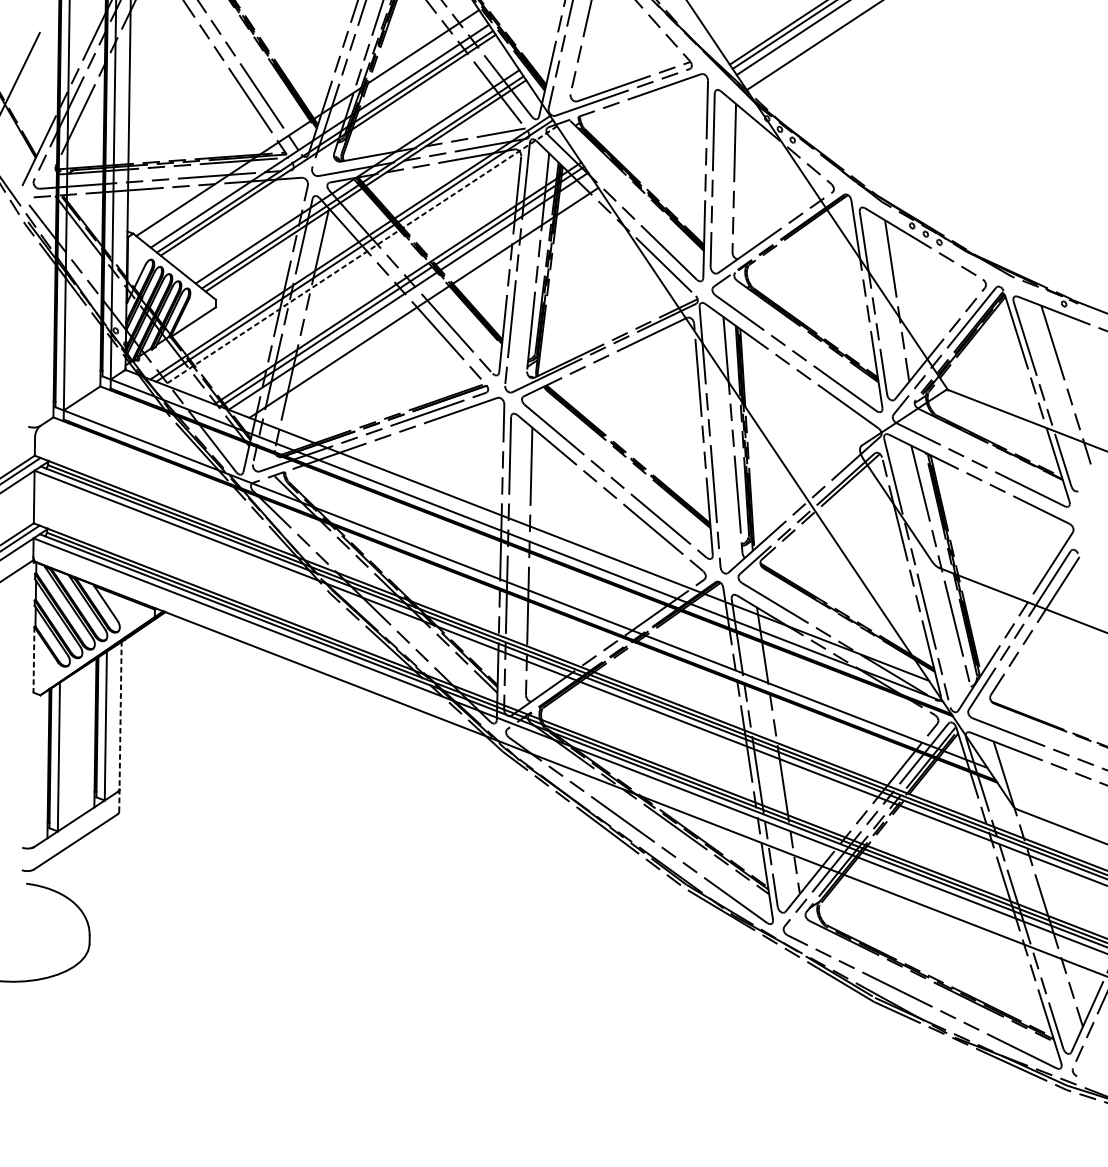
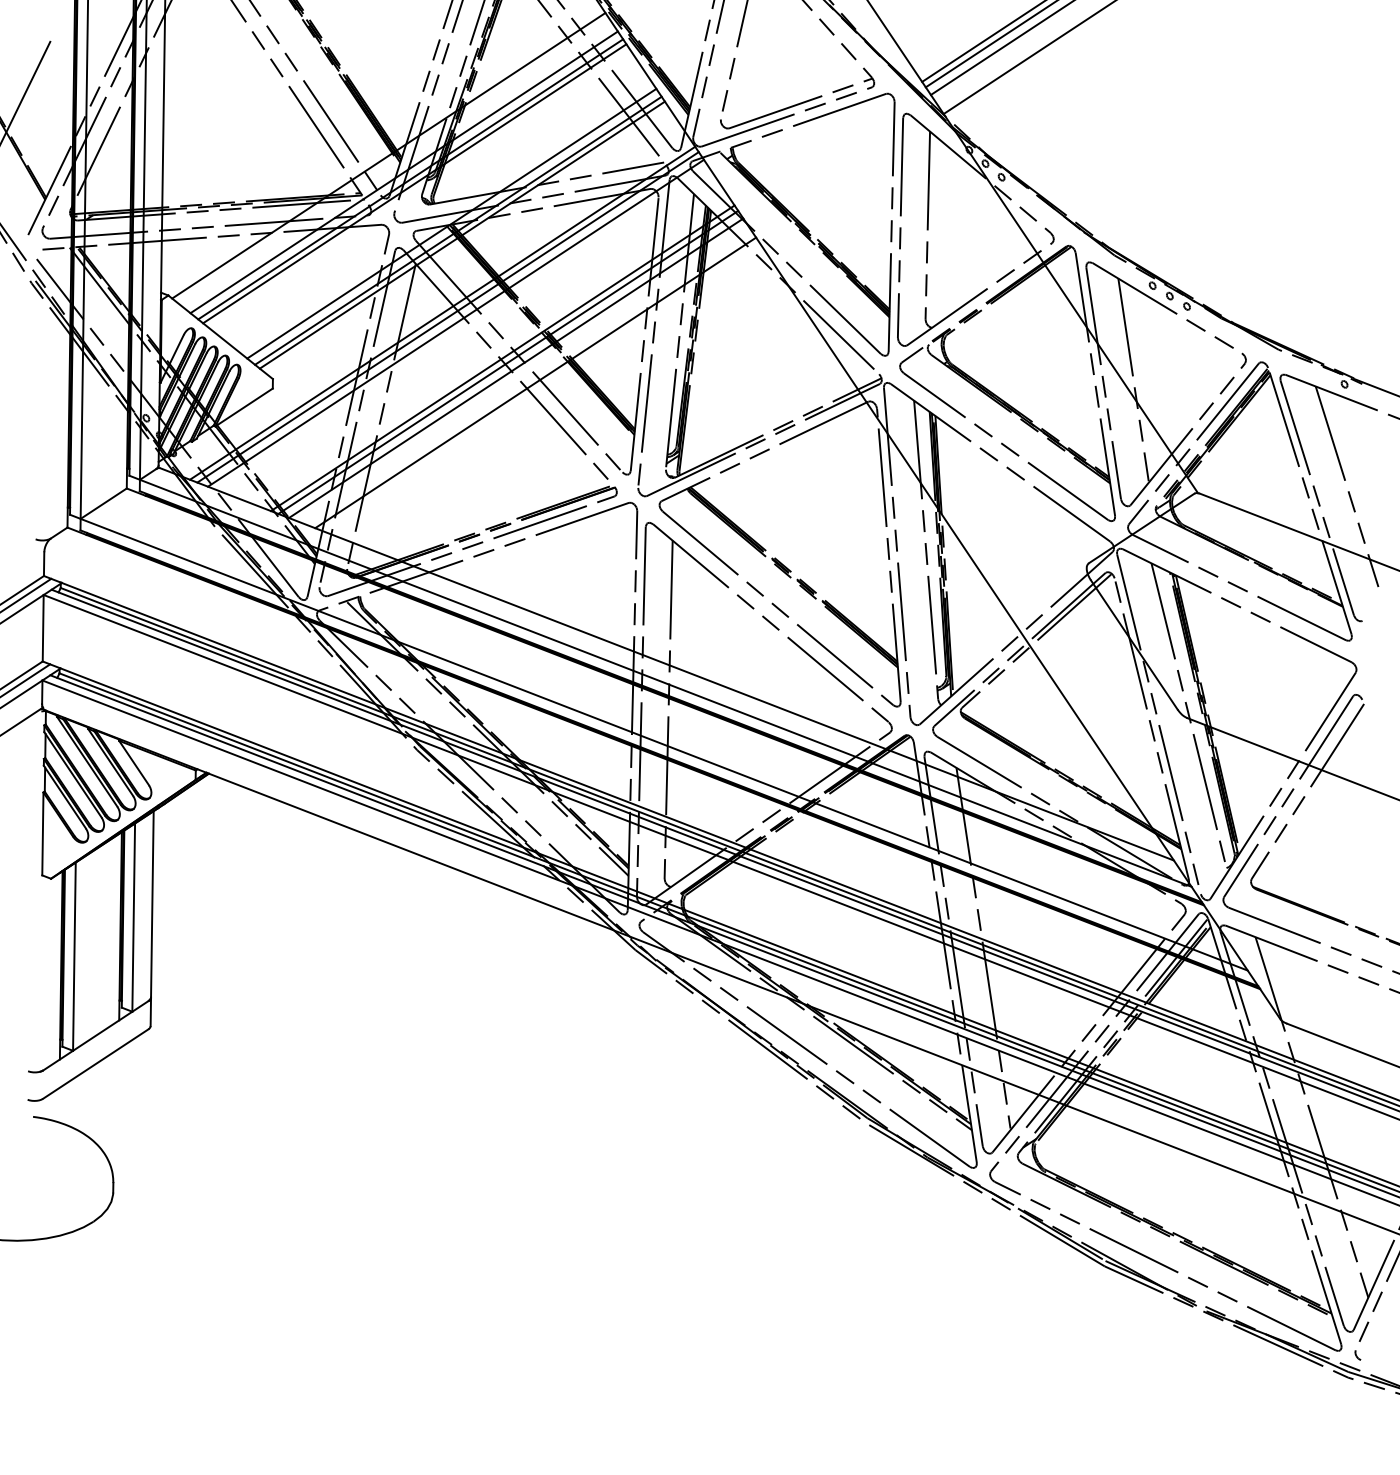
line: (361, 255) -> (456, 323), dashed -> solid
line: (33, 660) -> (42, 834), dashed -> solid
line: (120, 726) -> (152, 918), dashed -> solid

